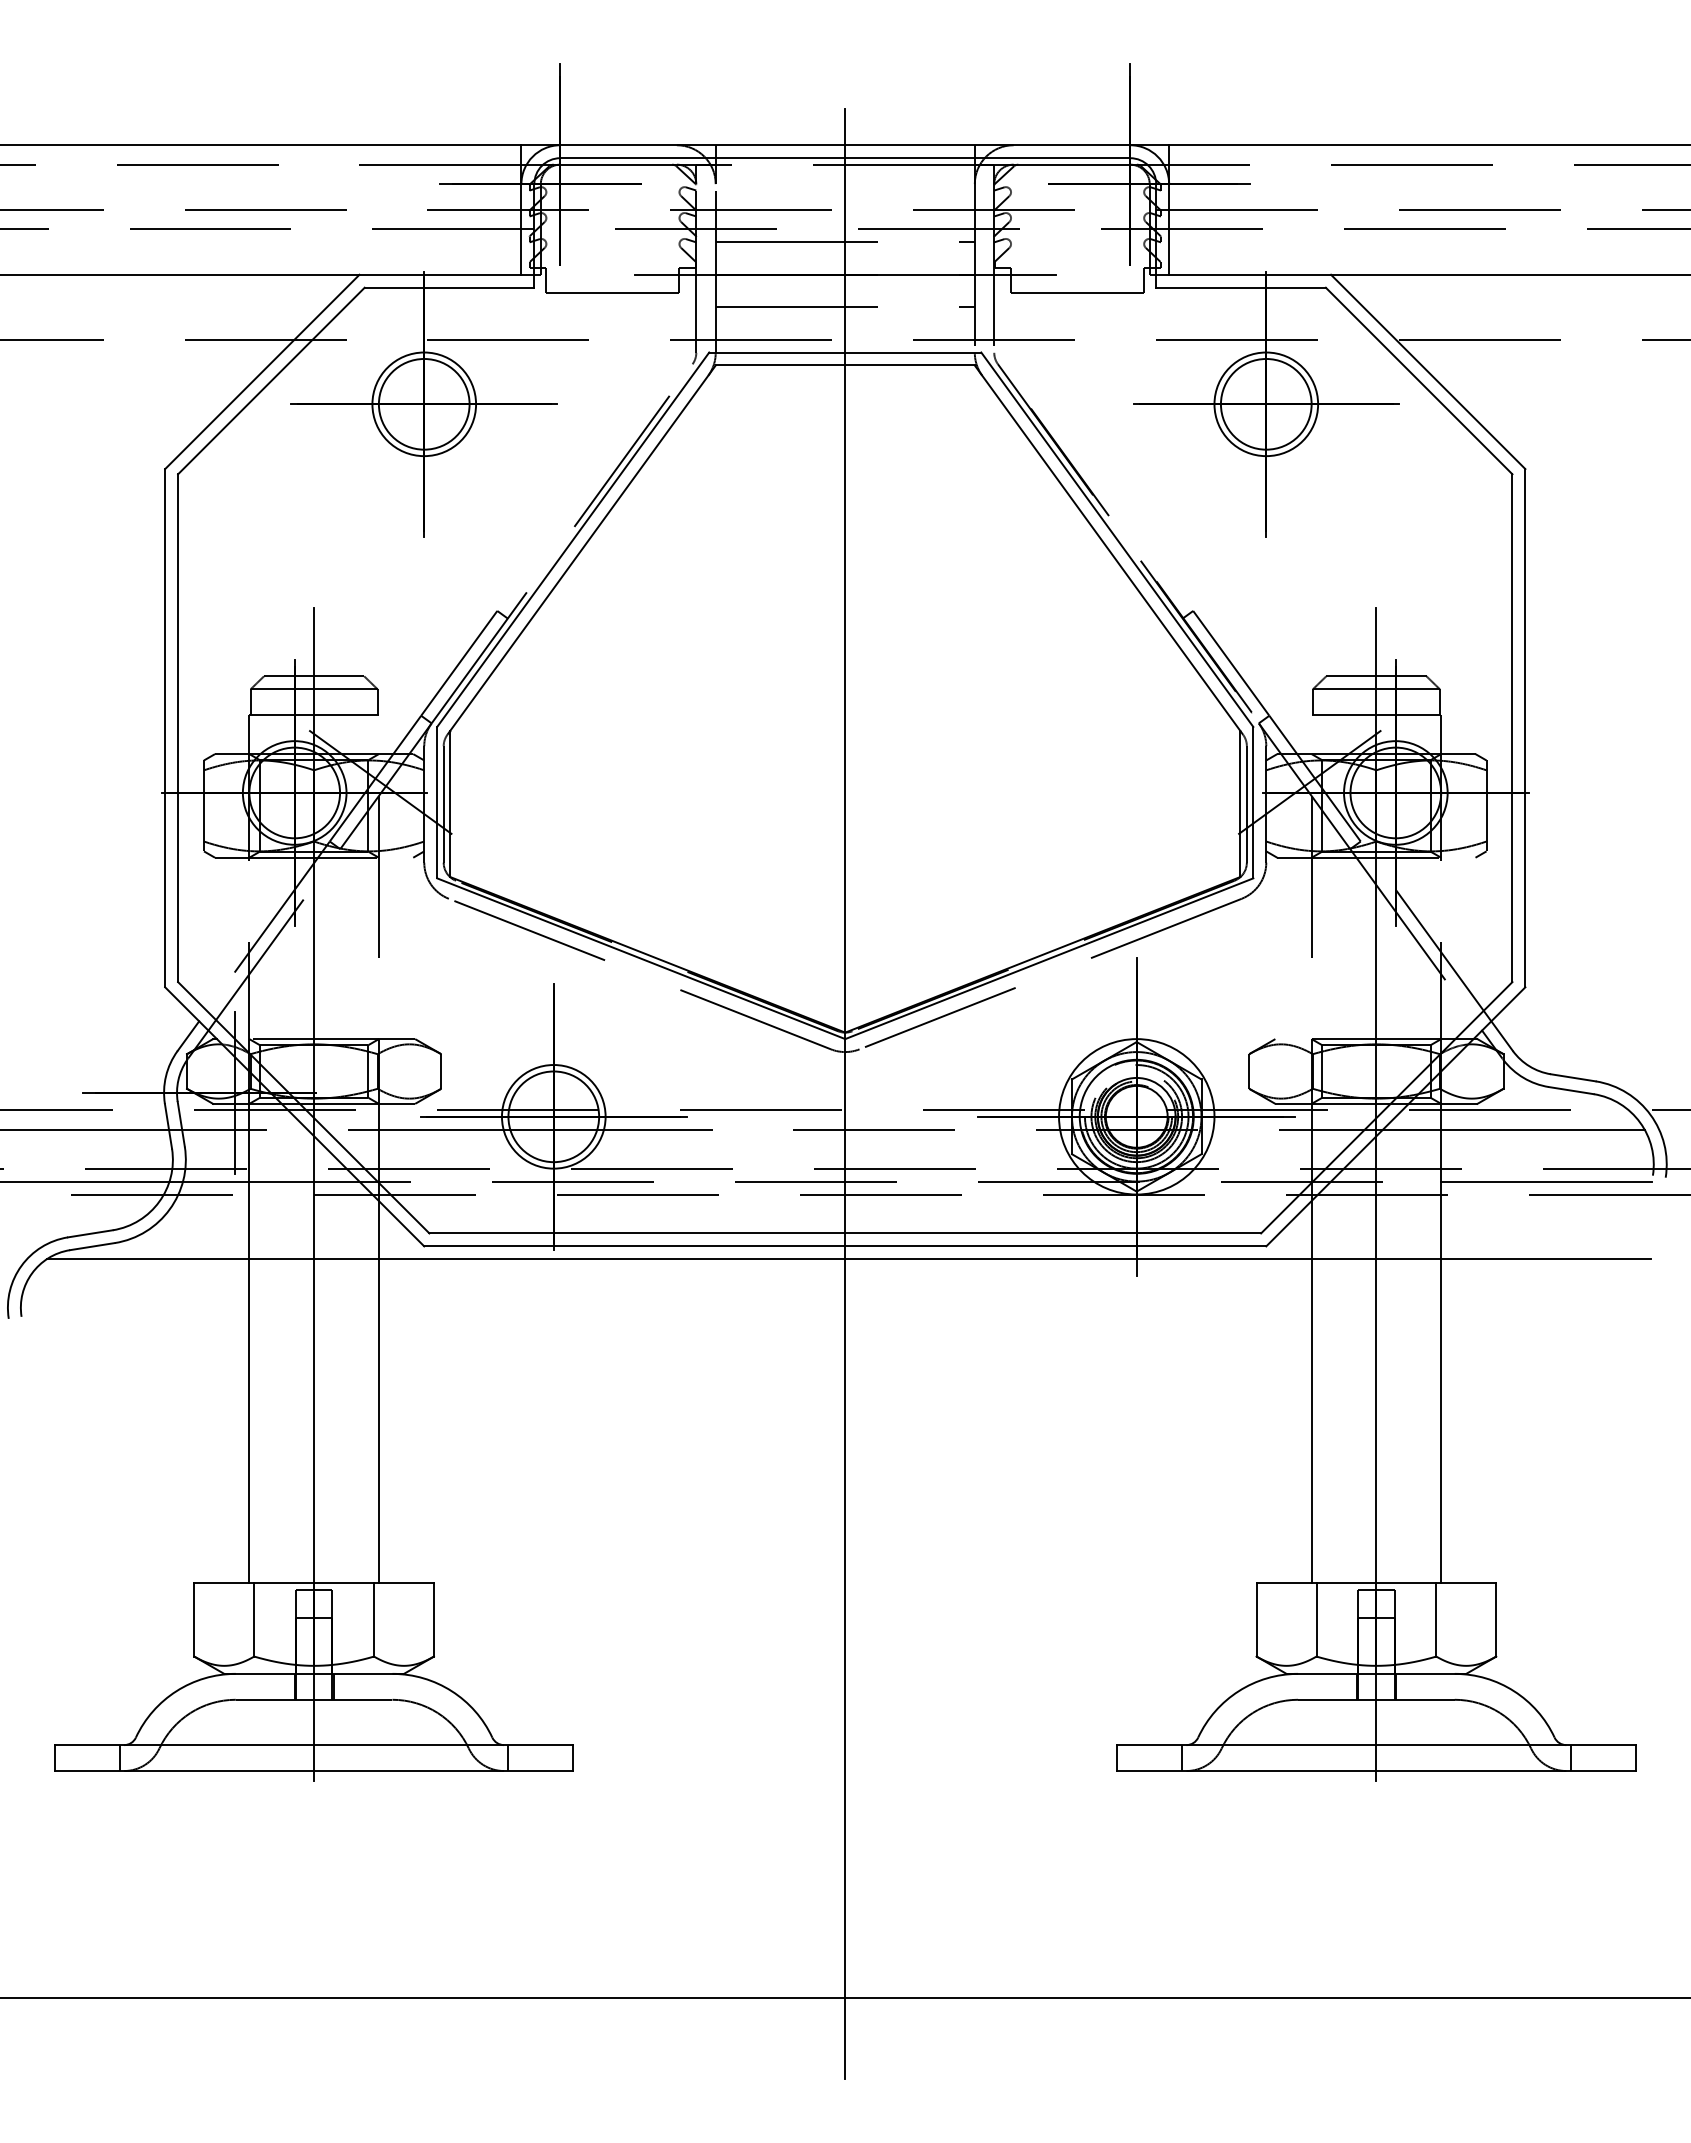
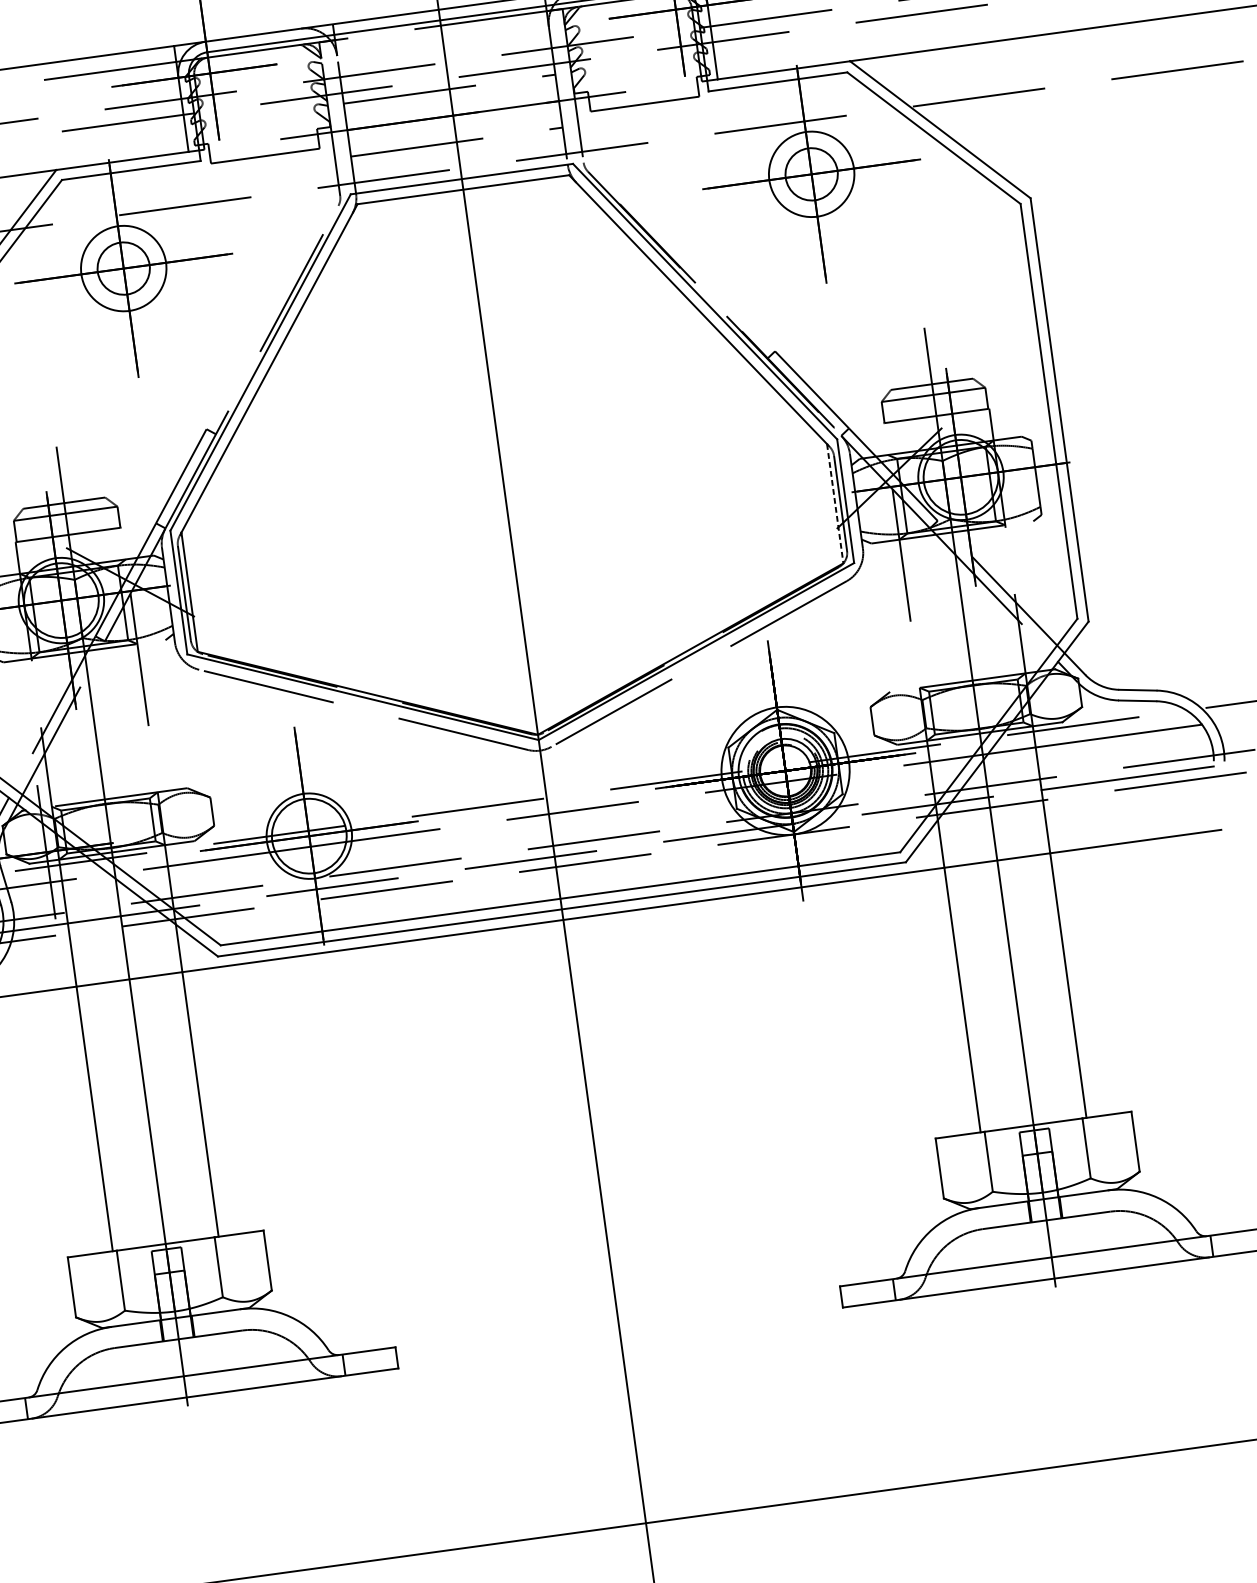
circle: (423, 403) -> (123, 267), size x0.7
circle: (1265, 403) -> (810, 173), size x0.7
line: (1240, 803) -> (835, 503), solid -> dashed

